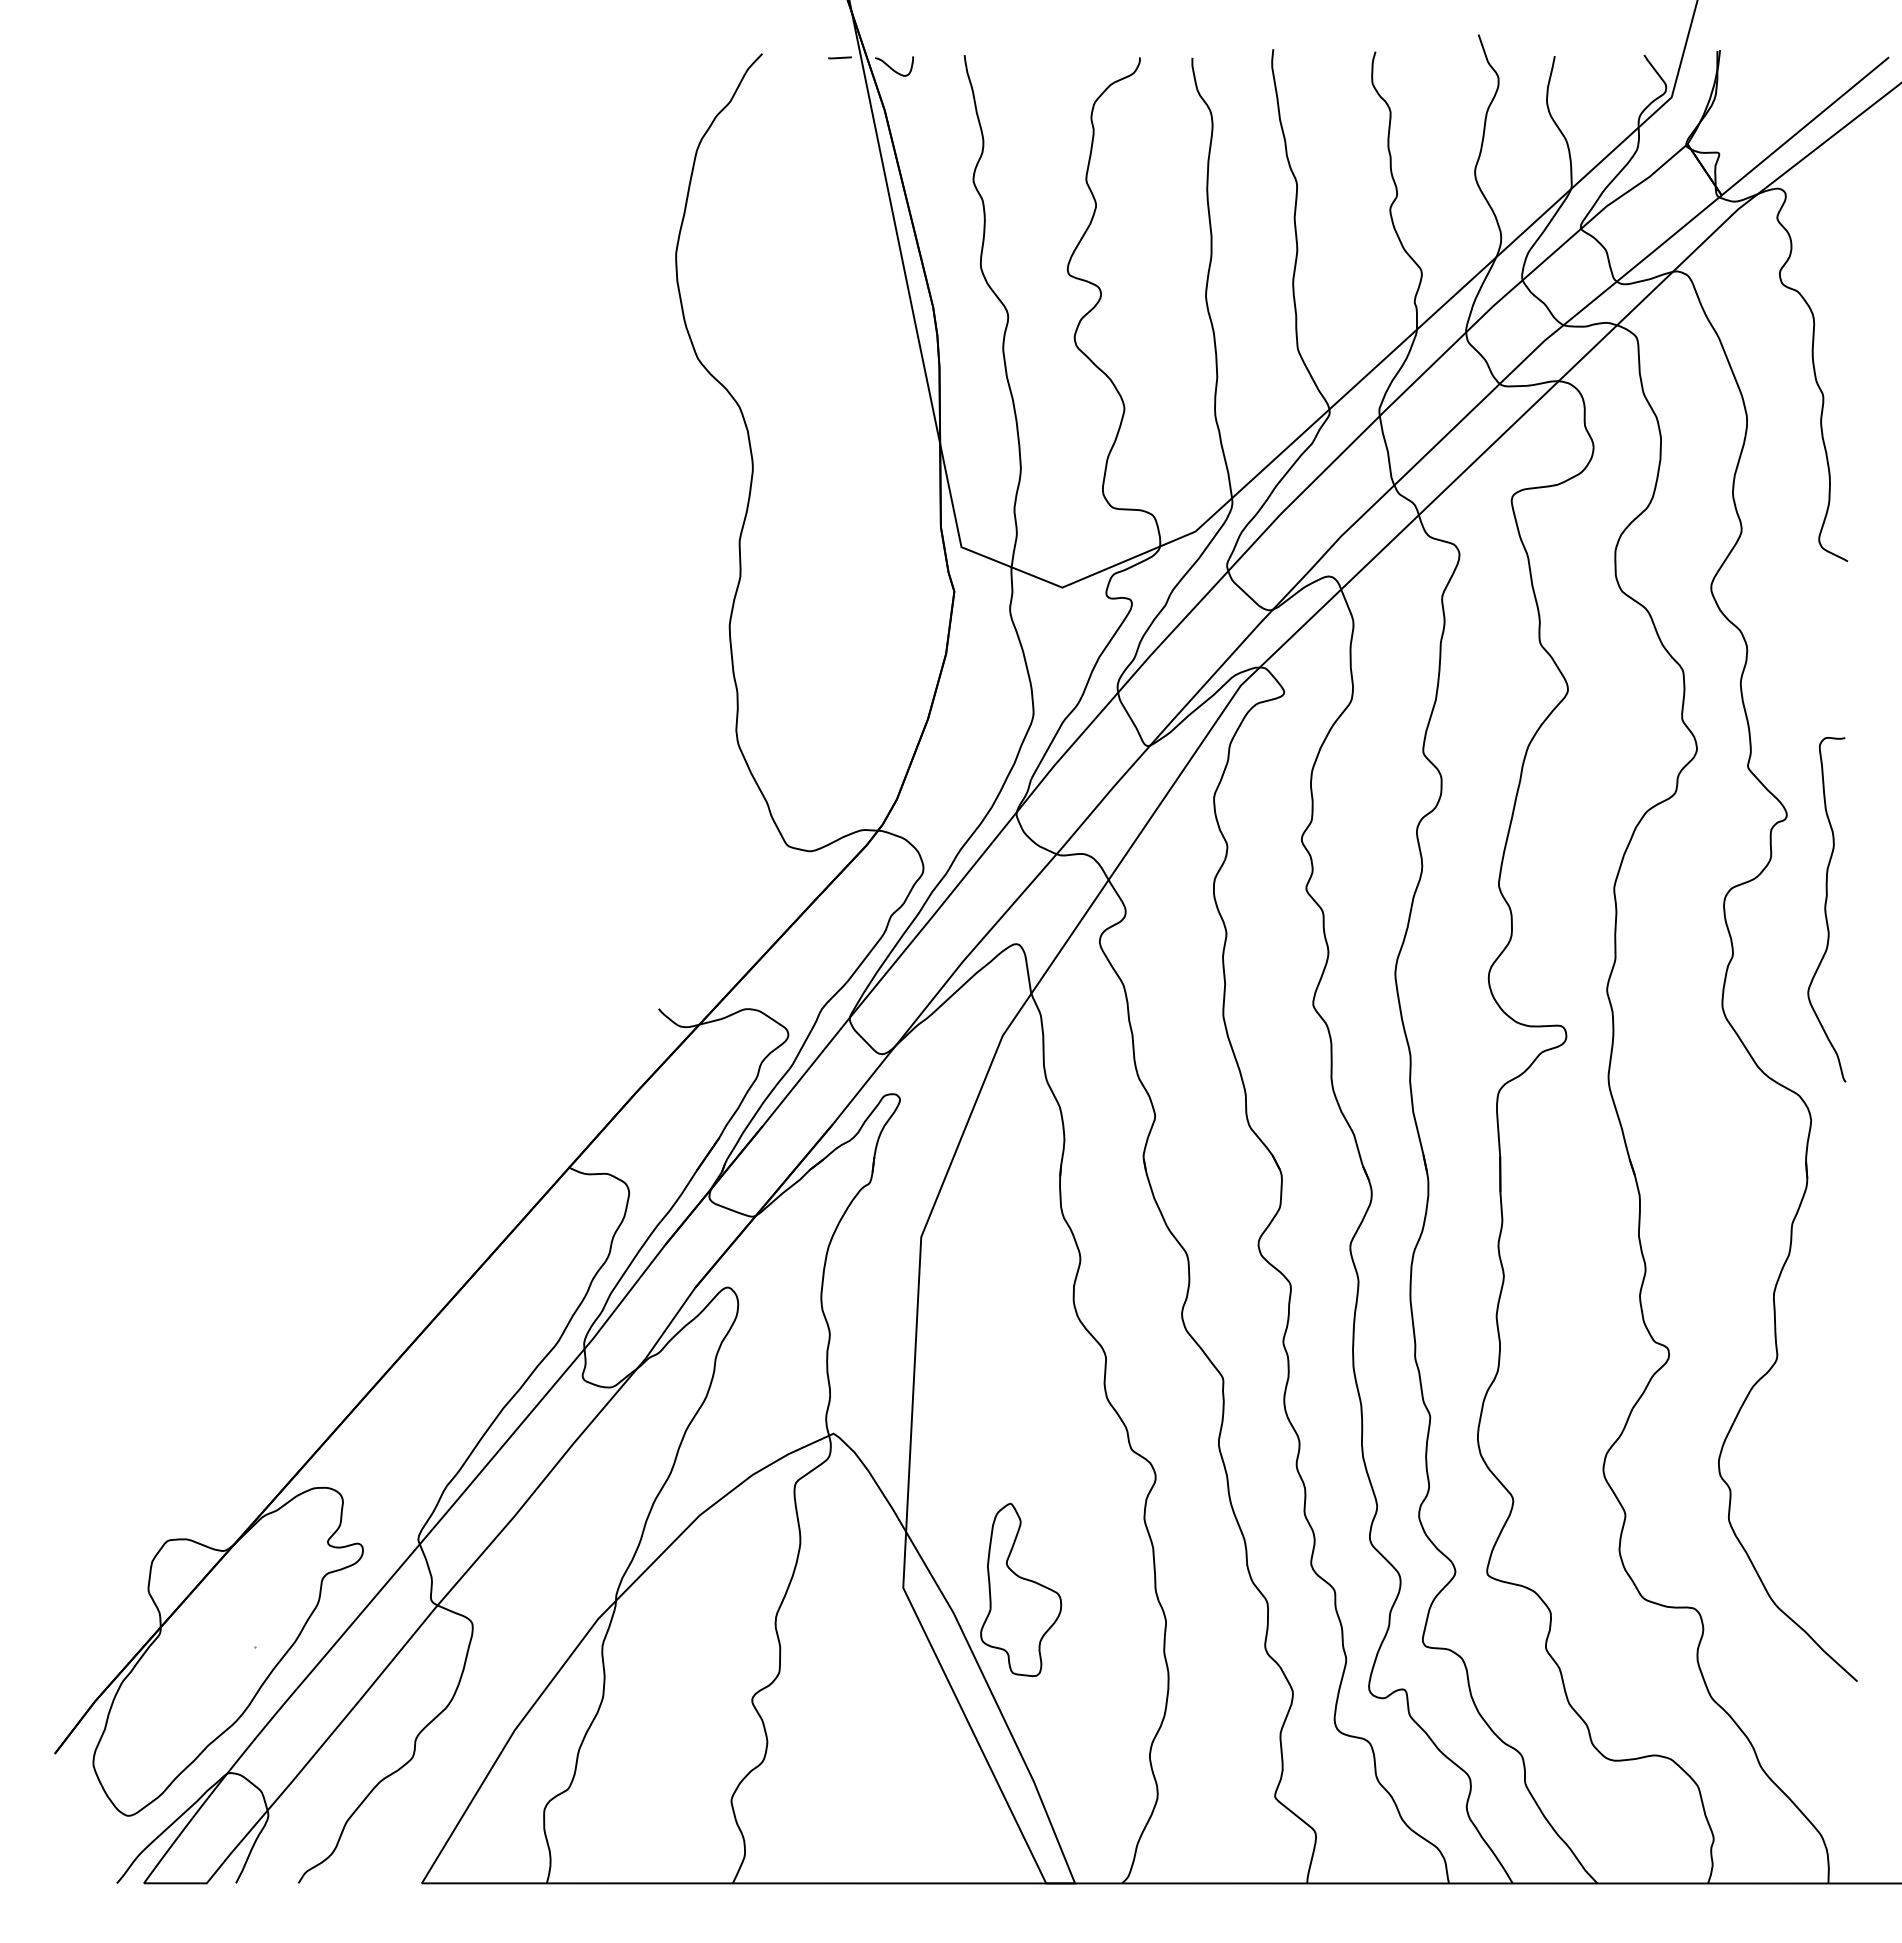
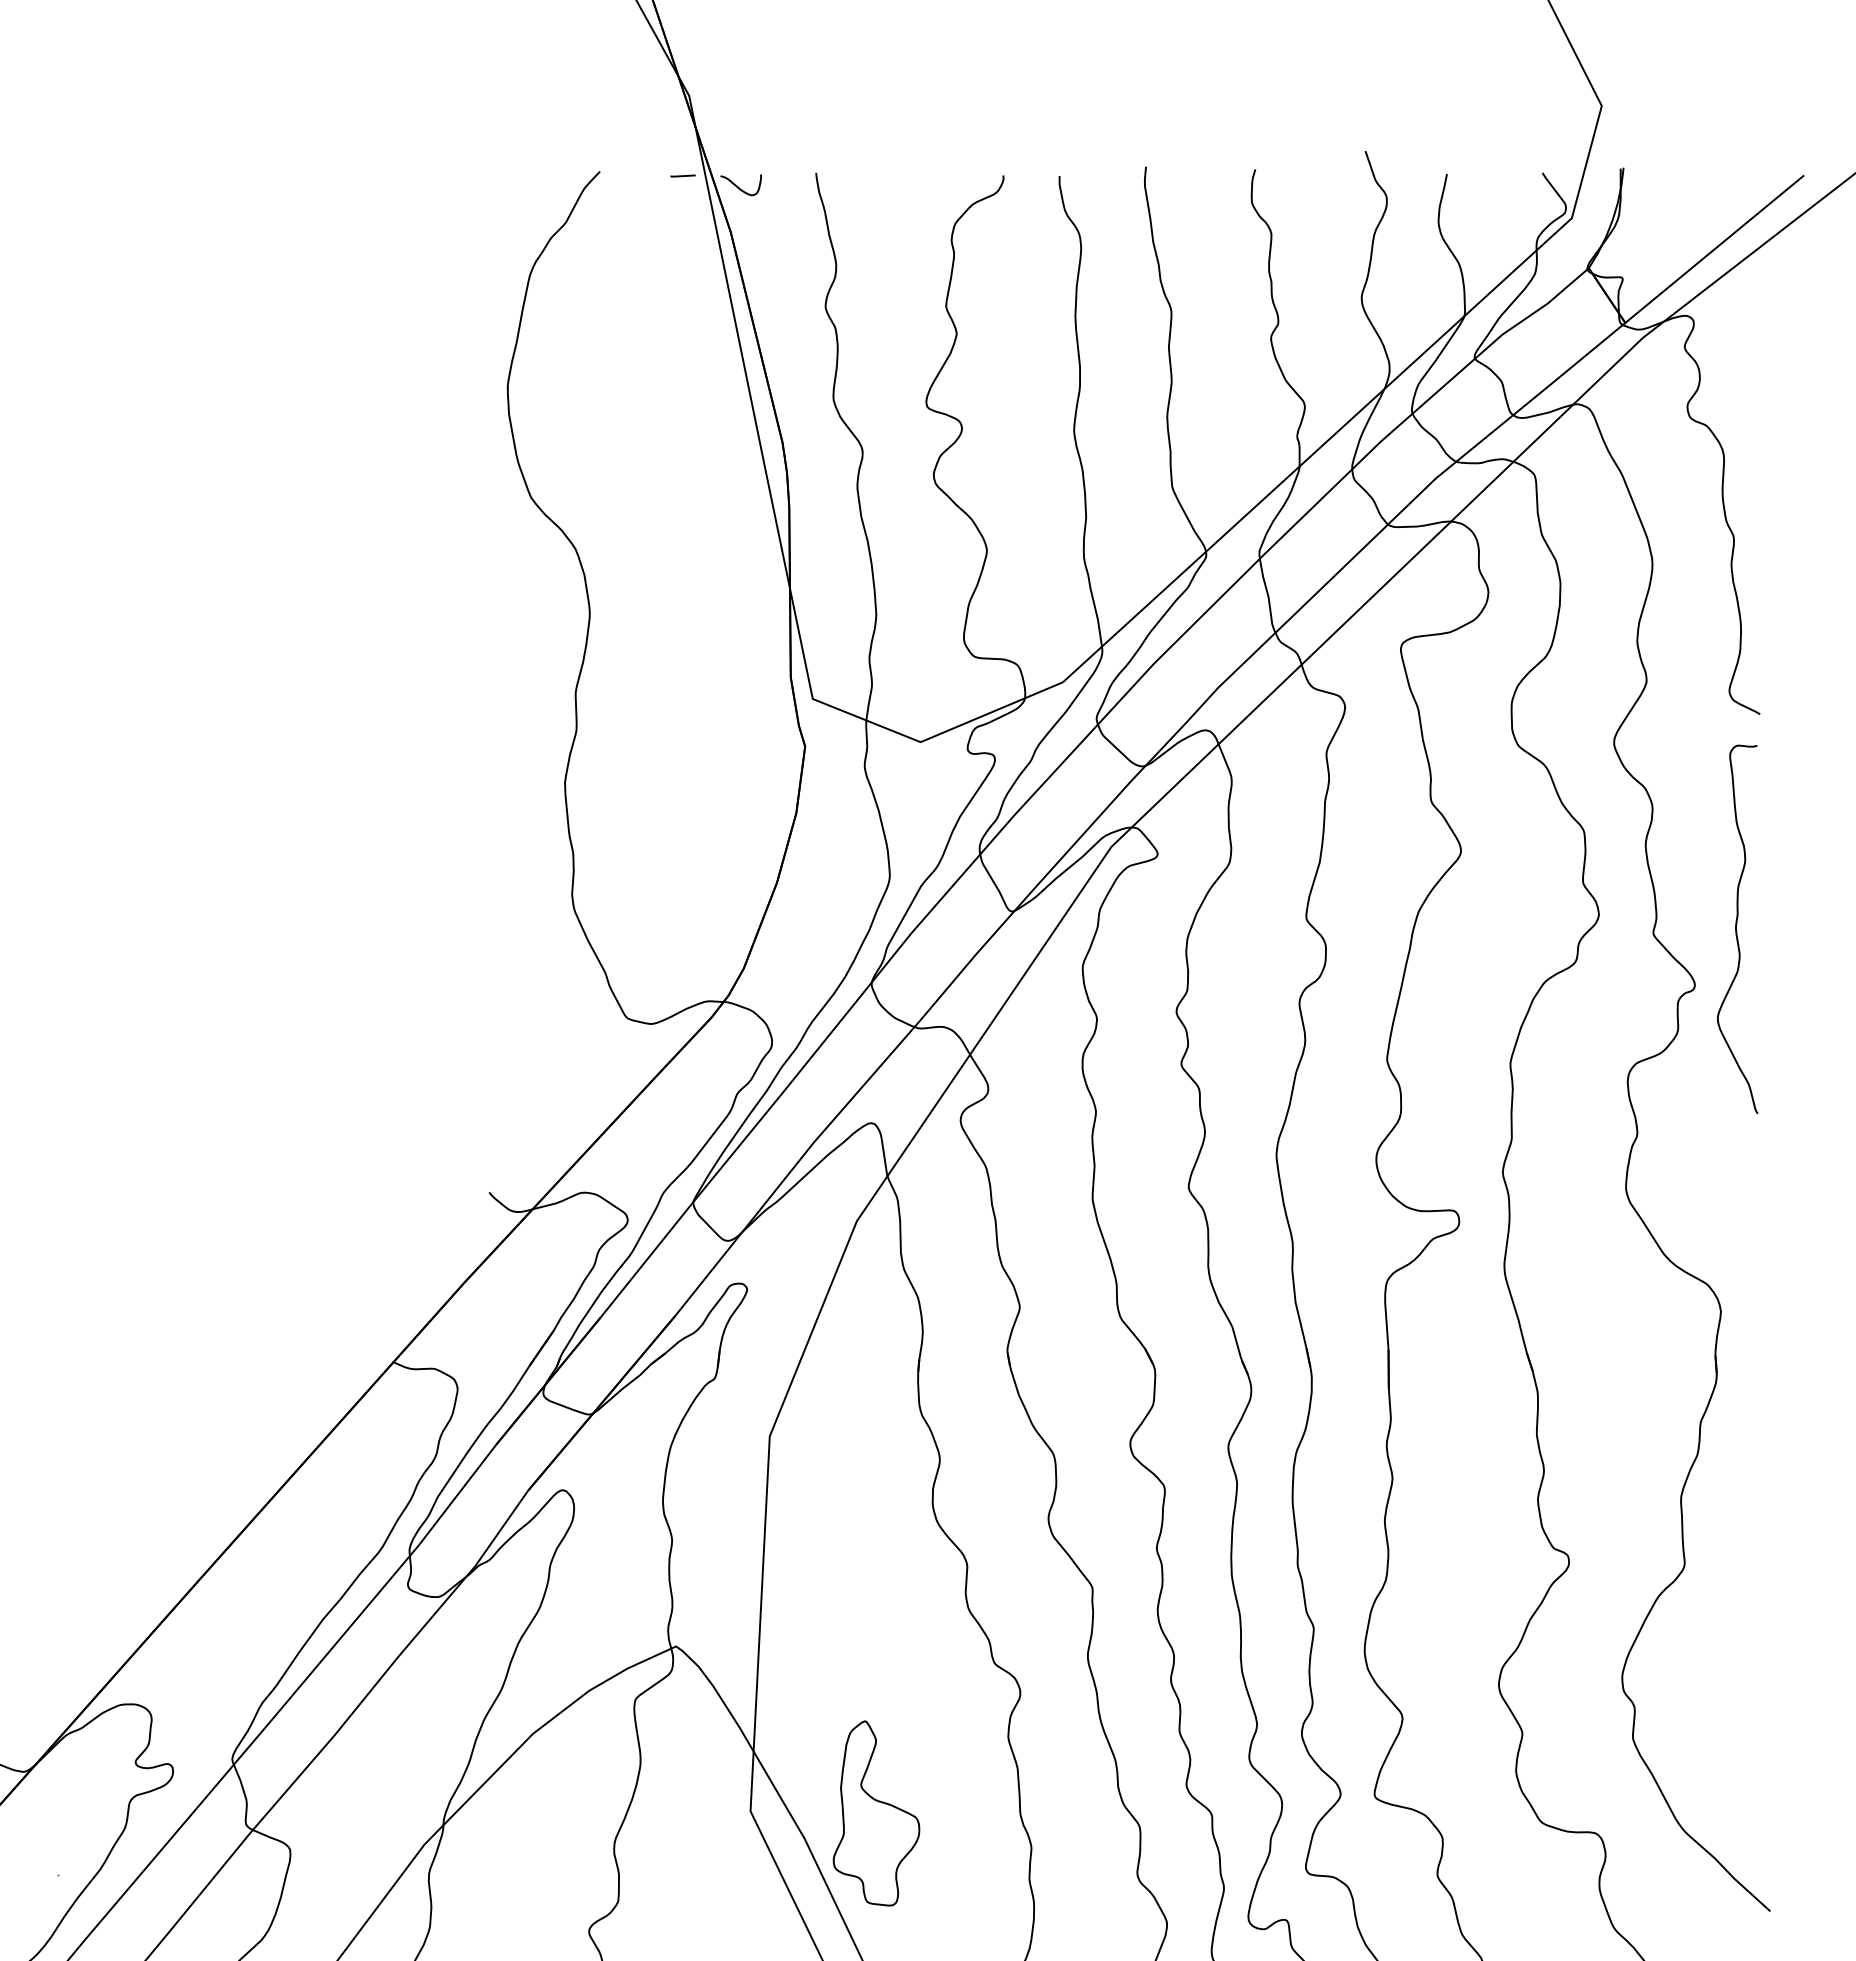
curve: (1826, 909) -> (1737, 929), moved

